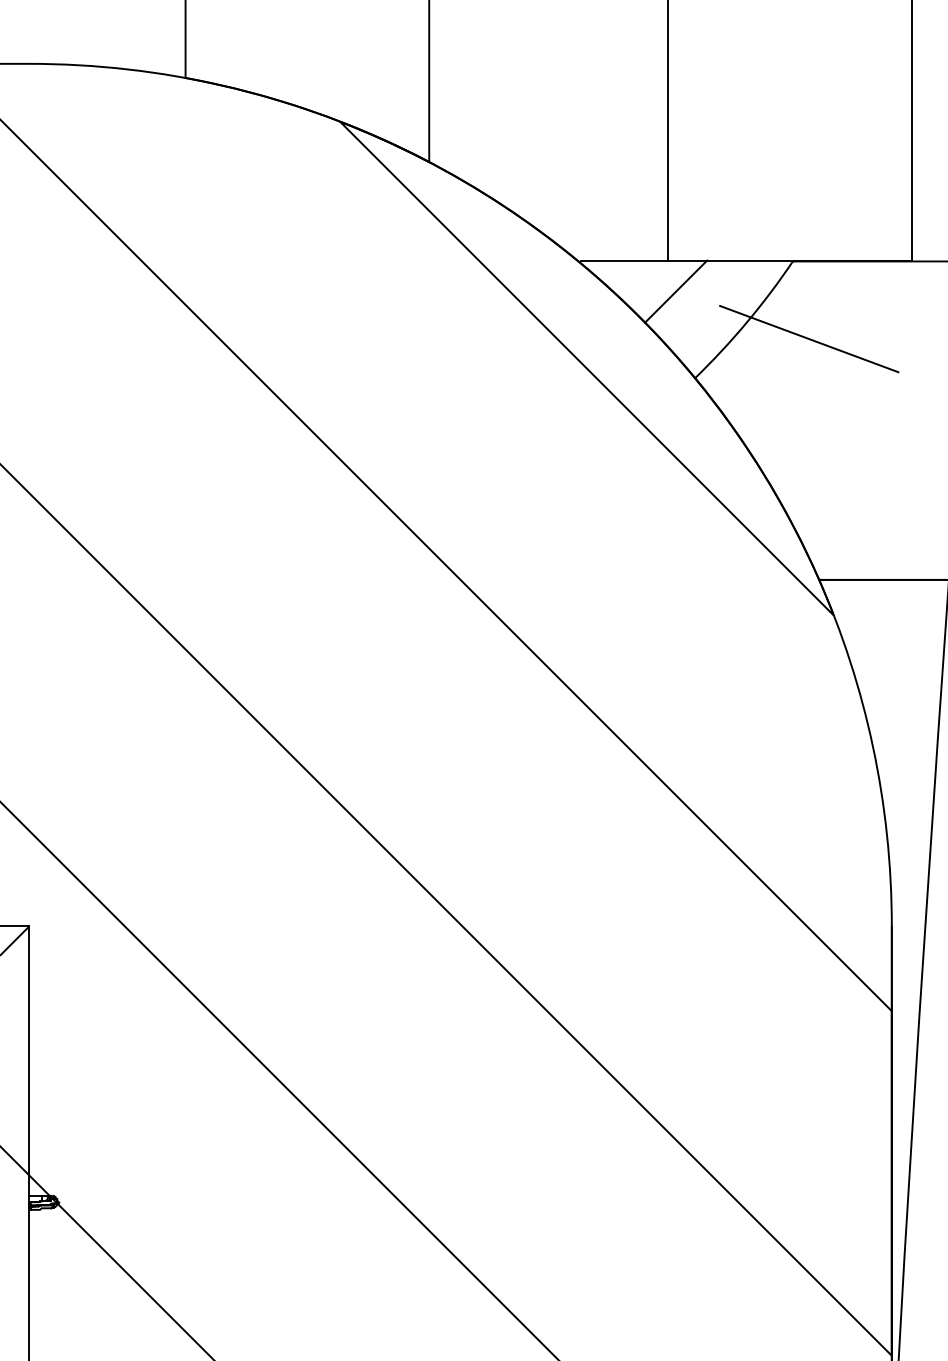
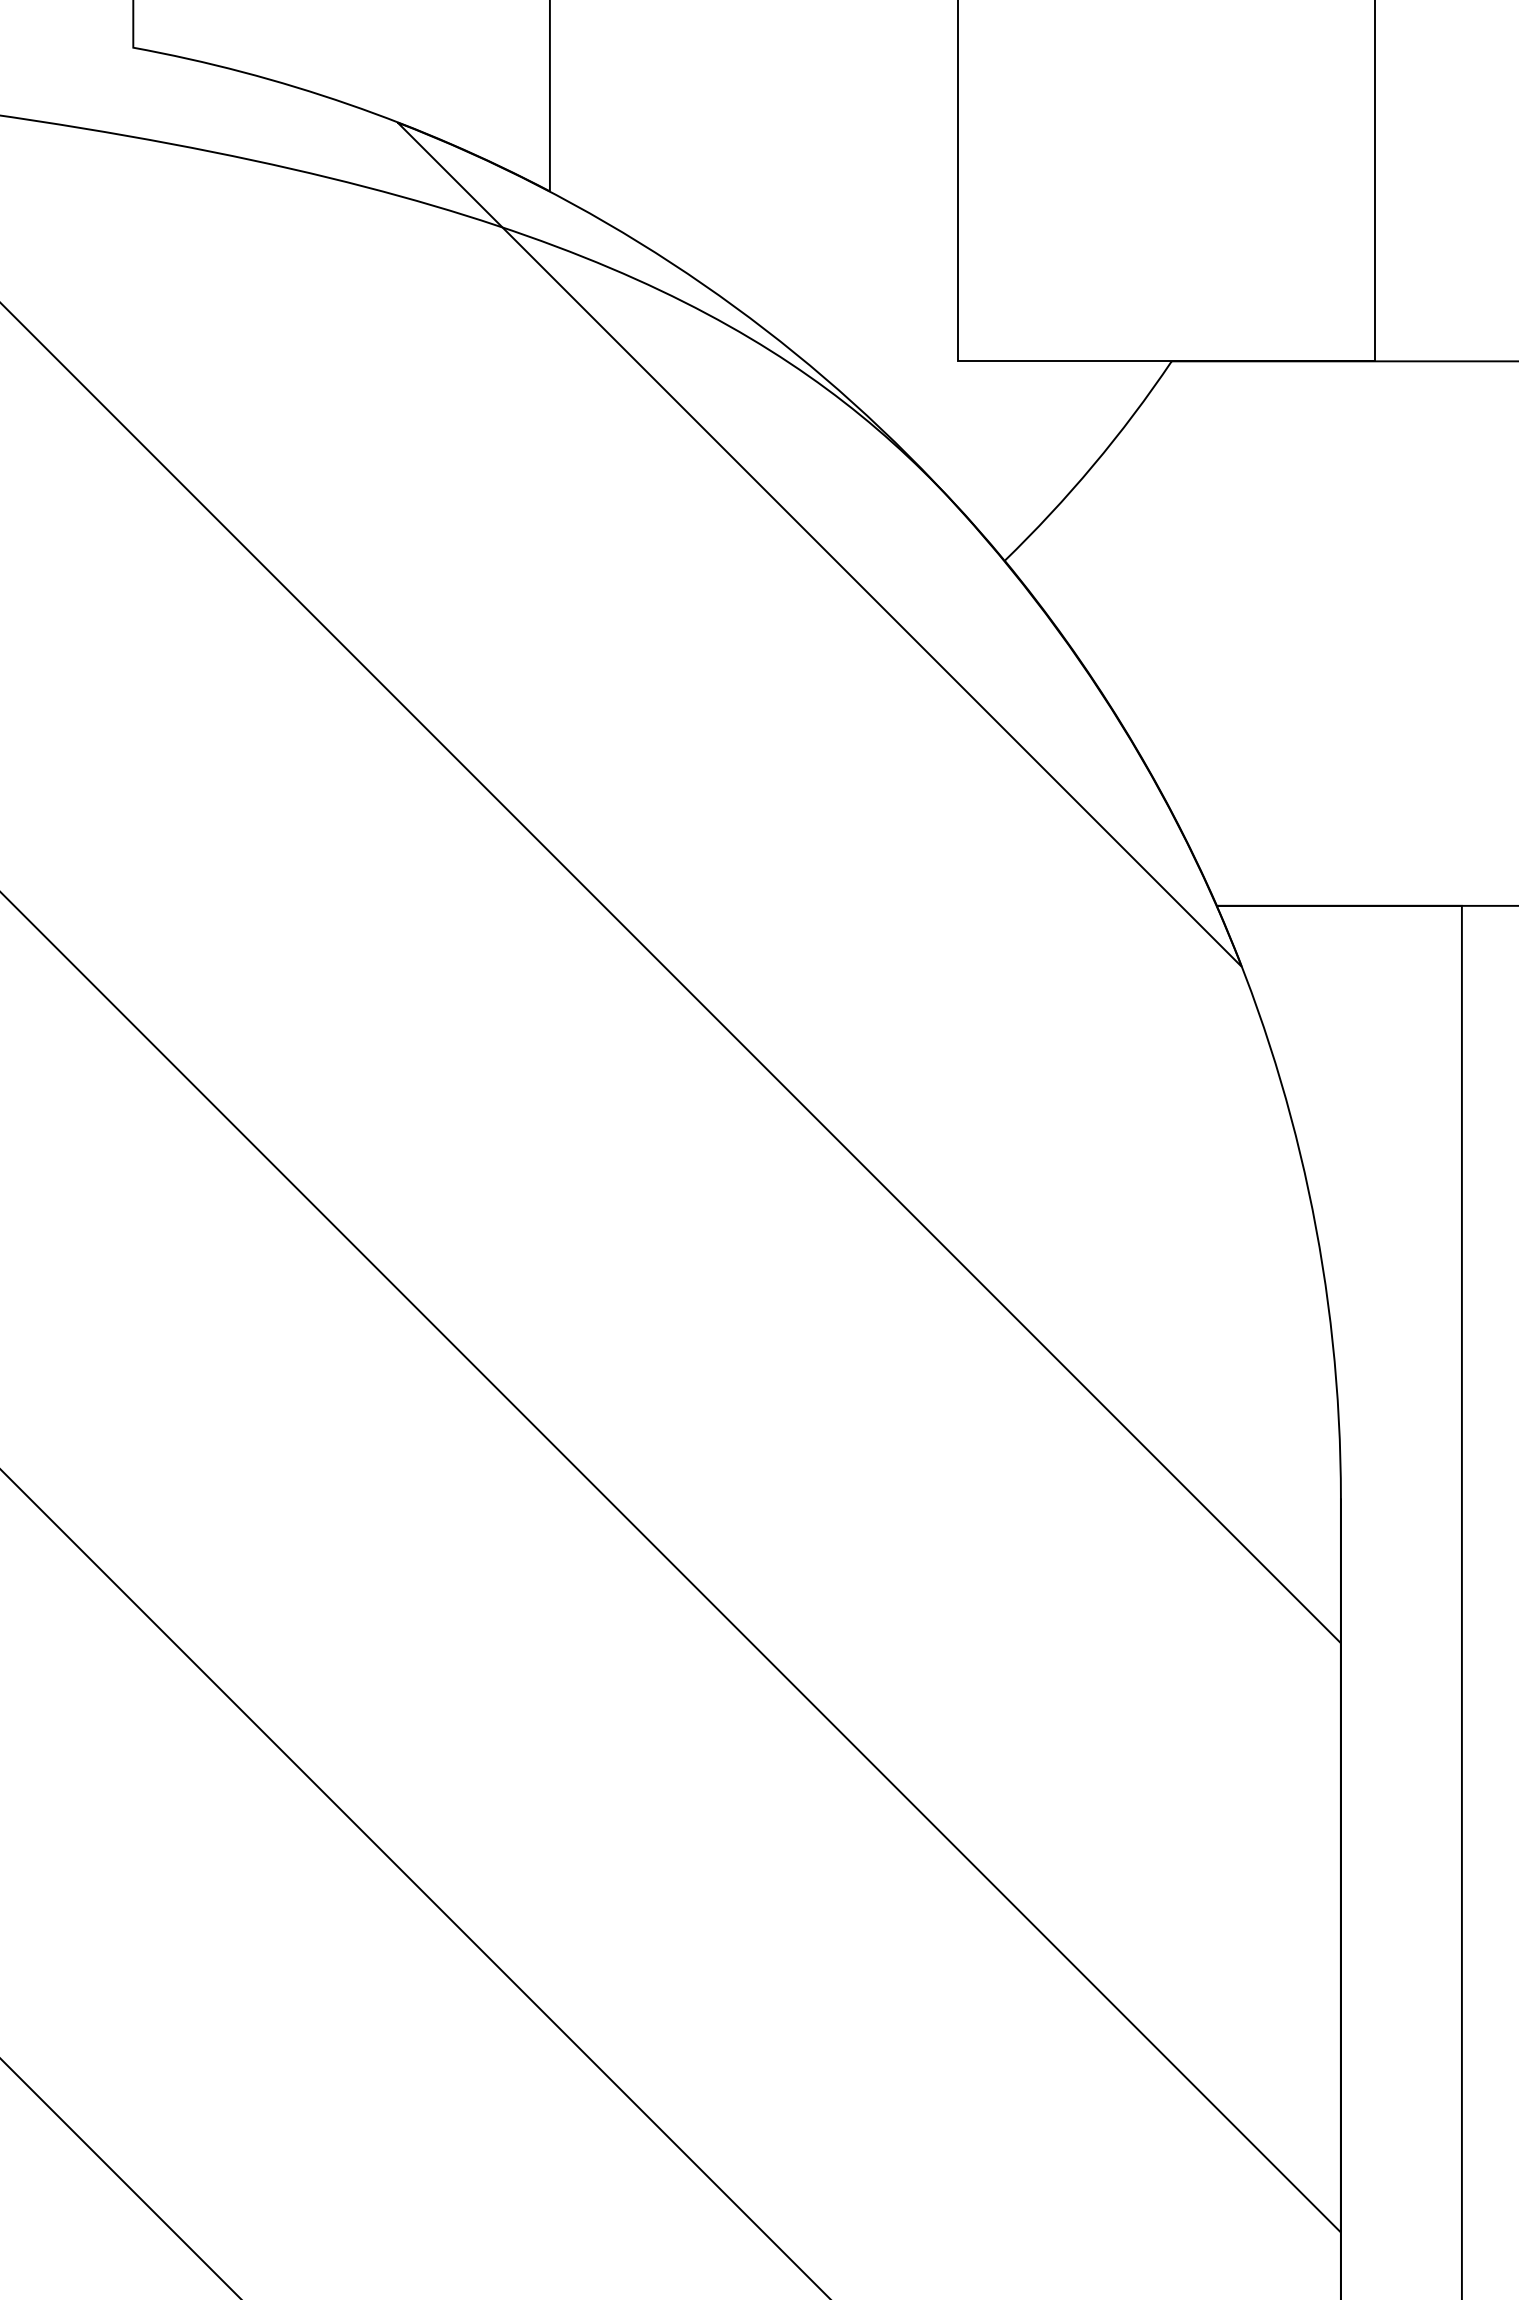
line: (624, 261) -> (883, 361), removed
line: (676, 291) -> (972, 412), removed
line: (809, 338) -> (1200, 493), removed

